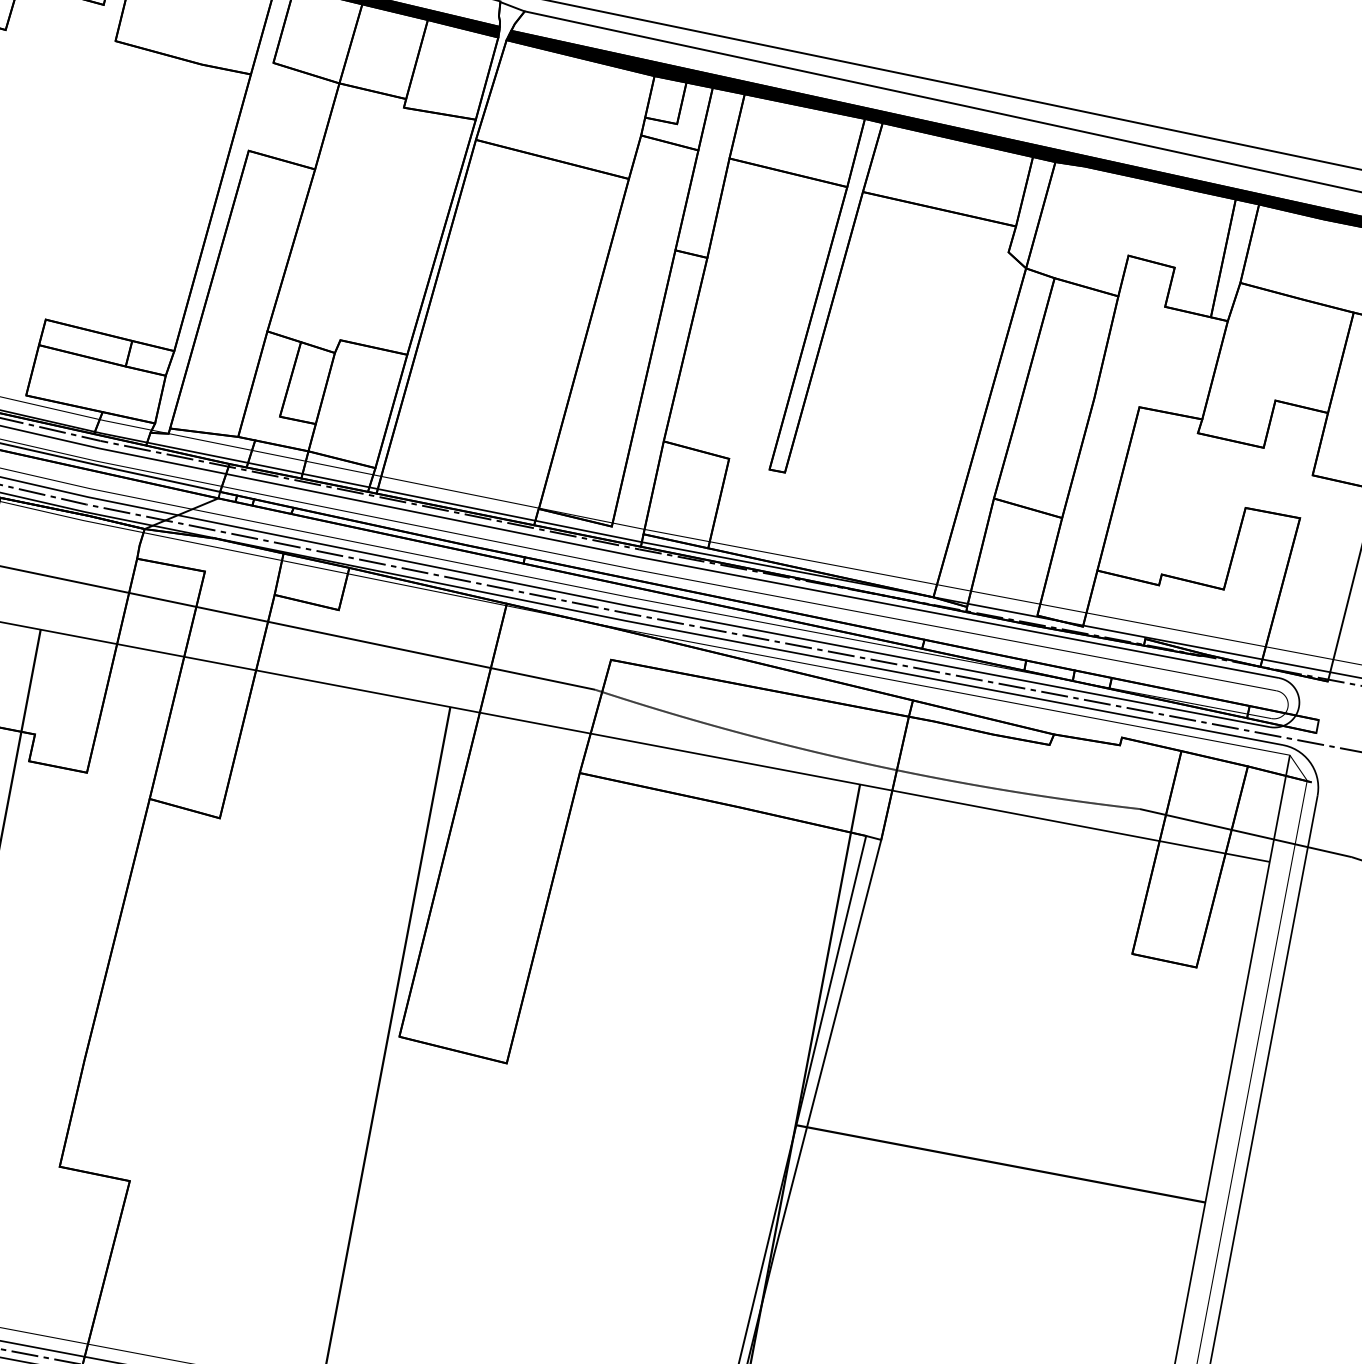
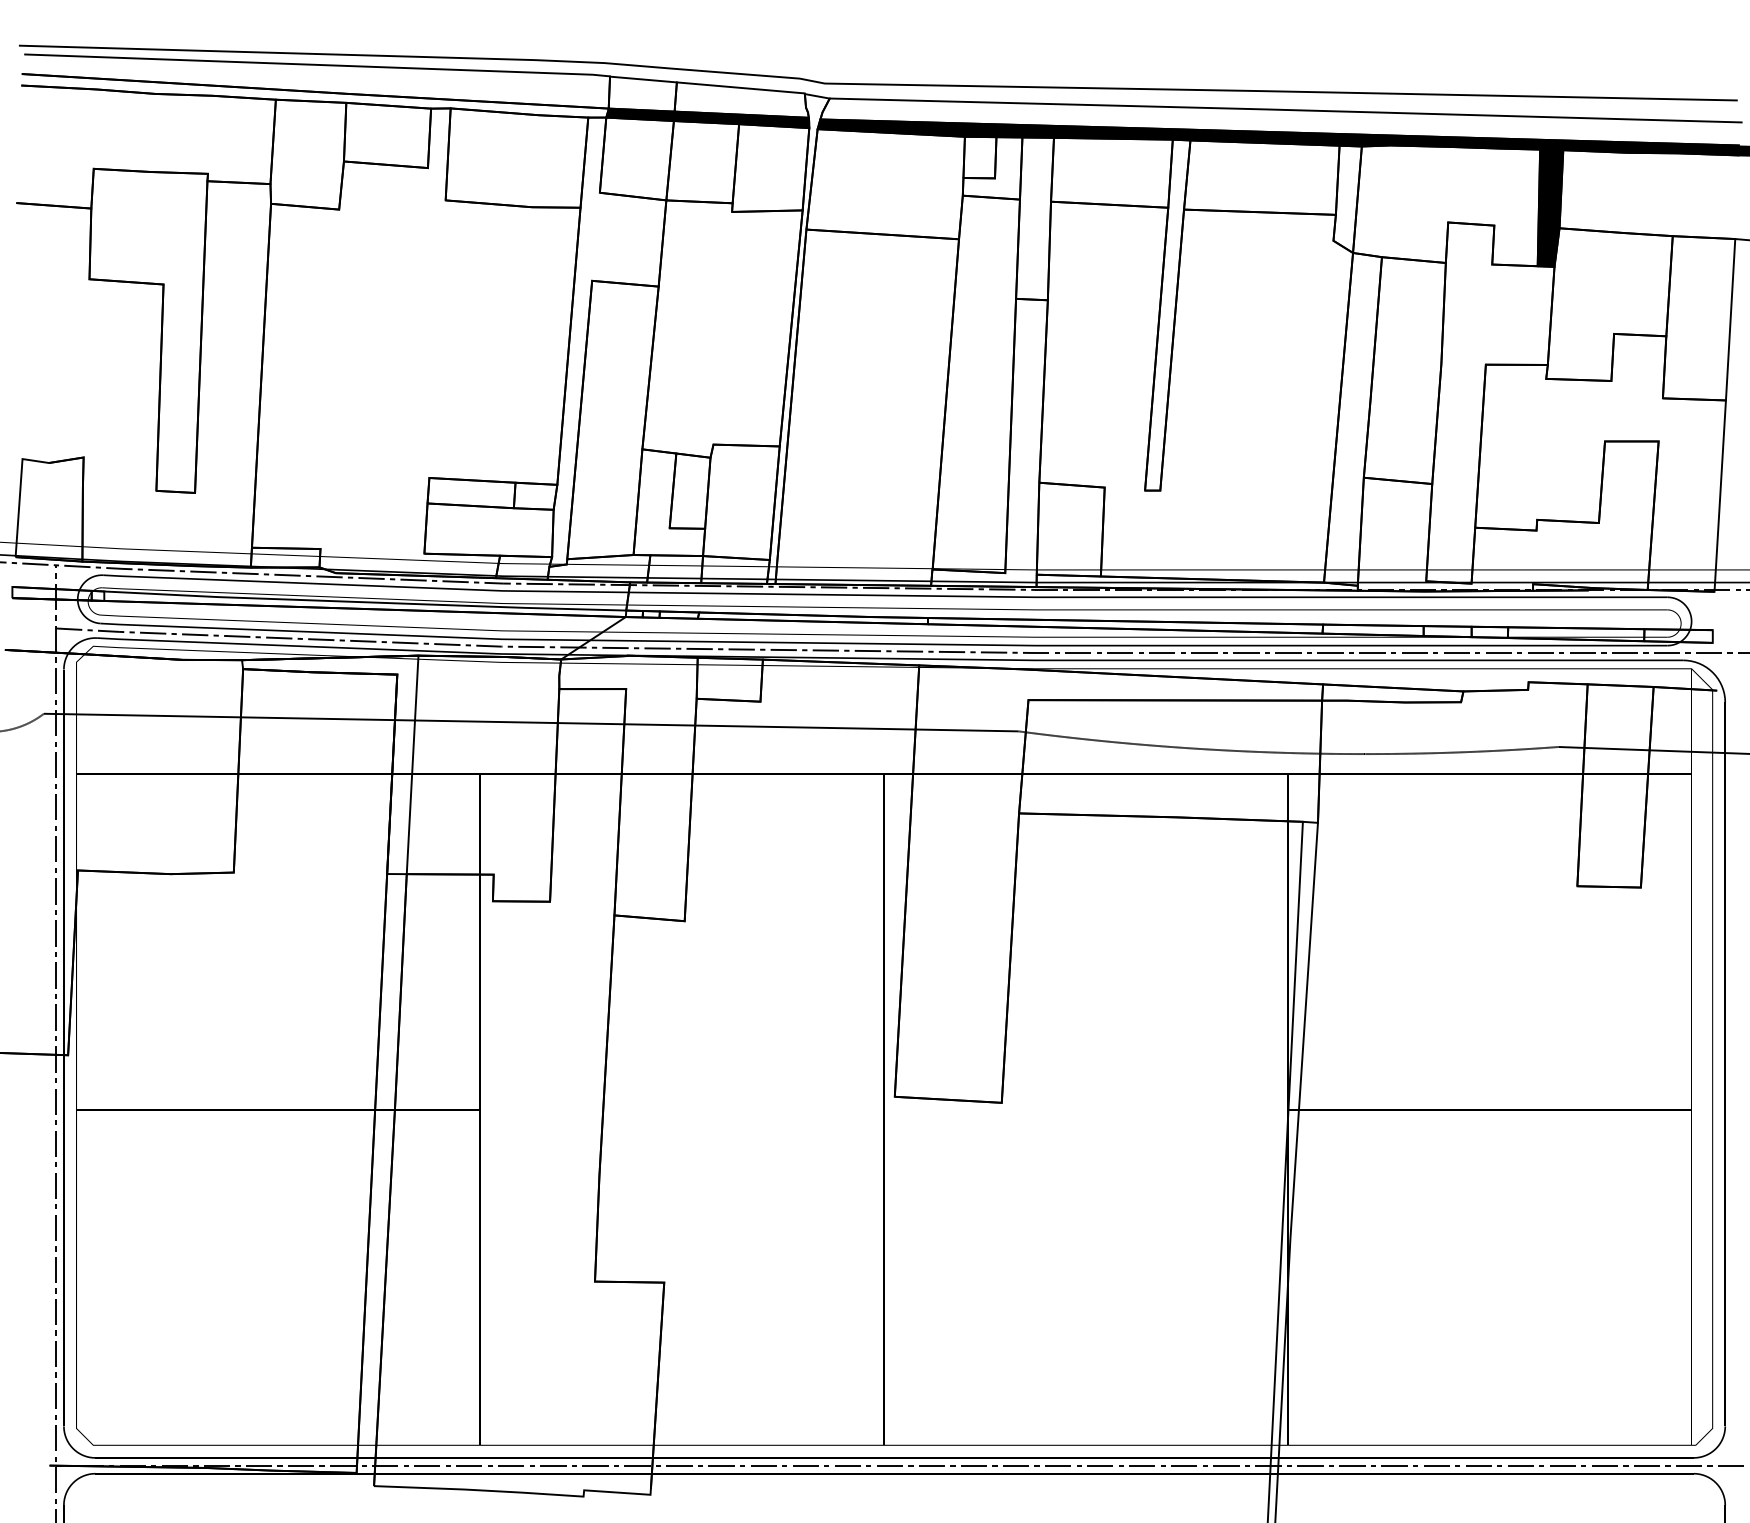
fill: (1235, 260) -> (1550, 207), added

